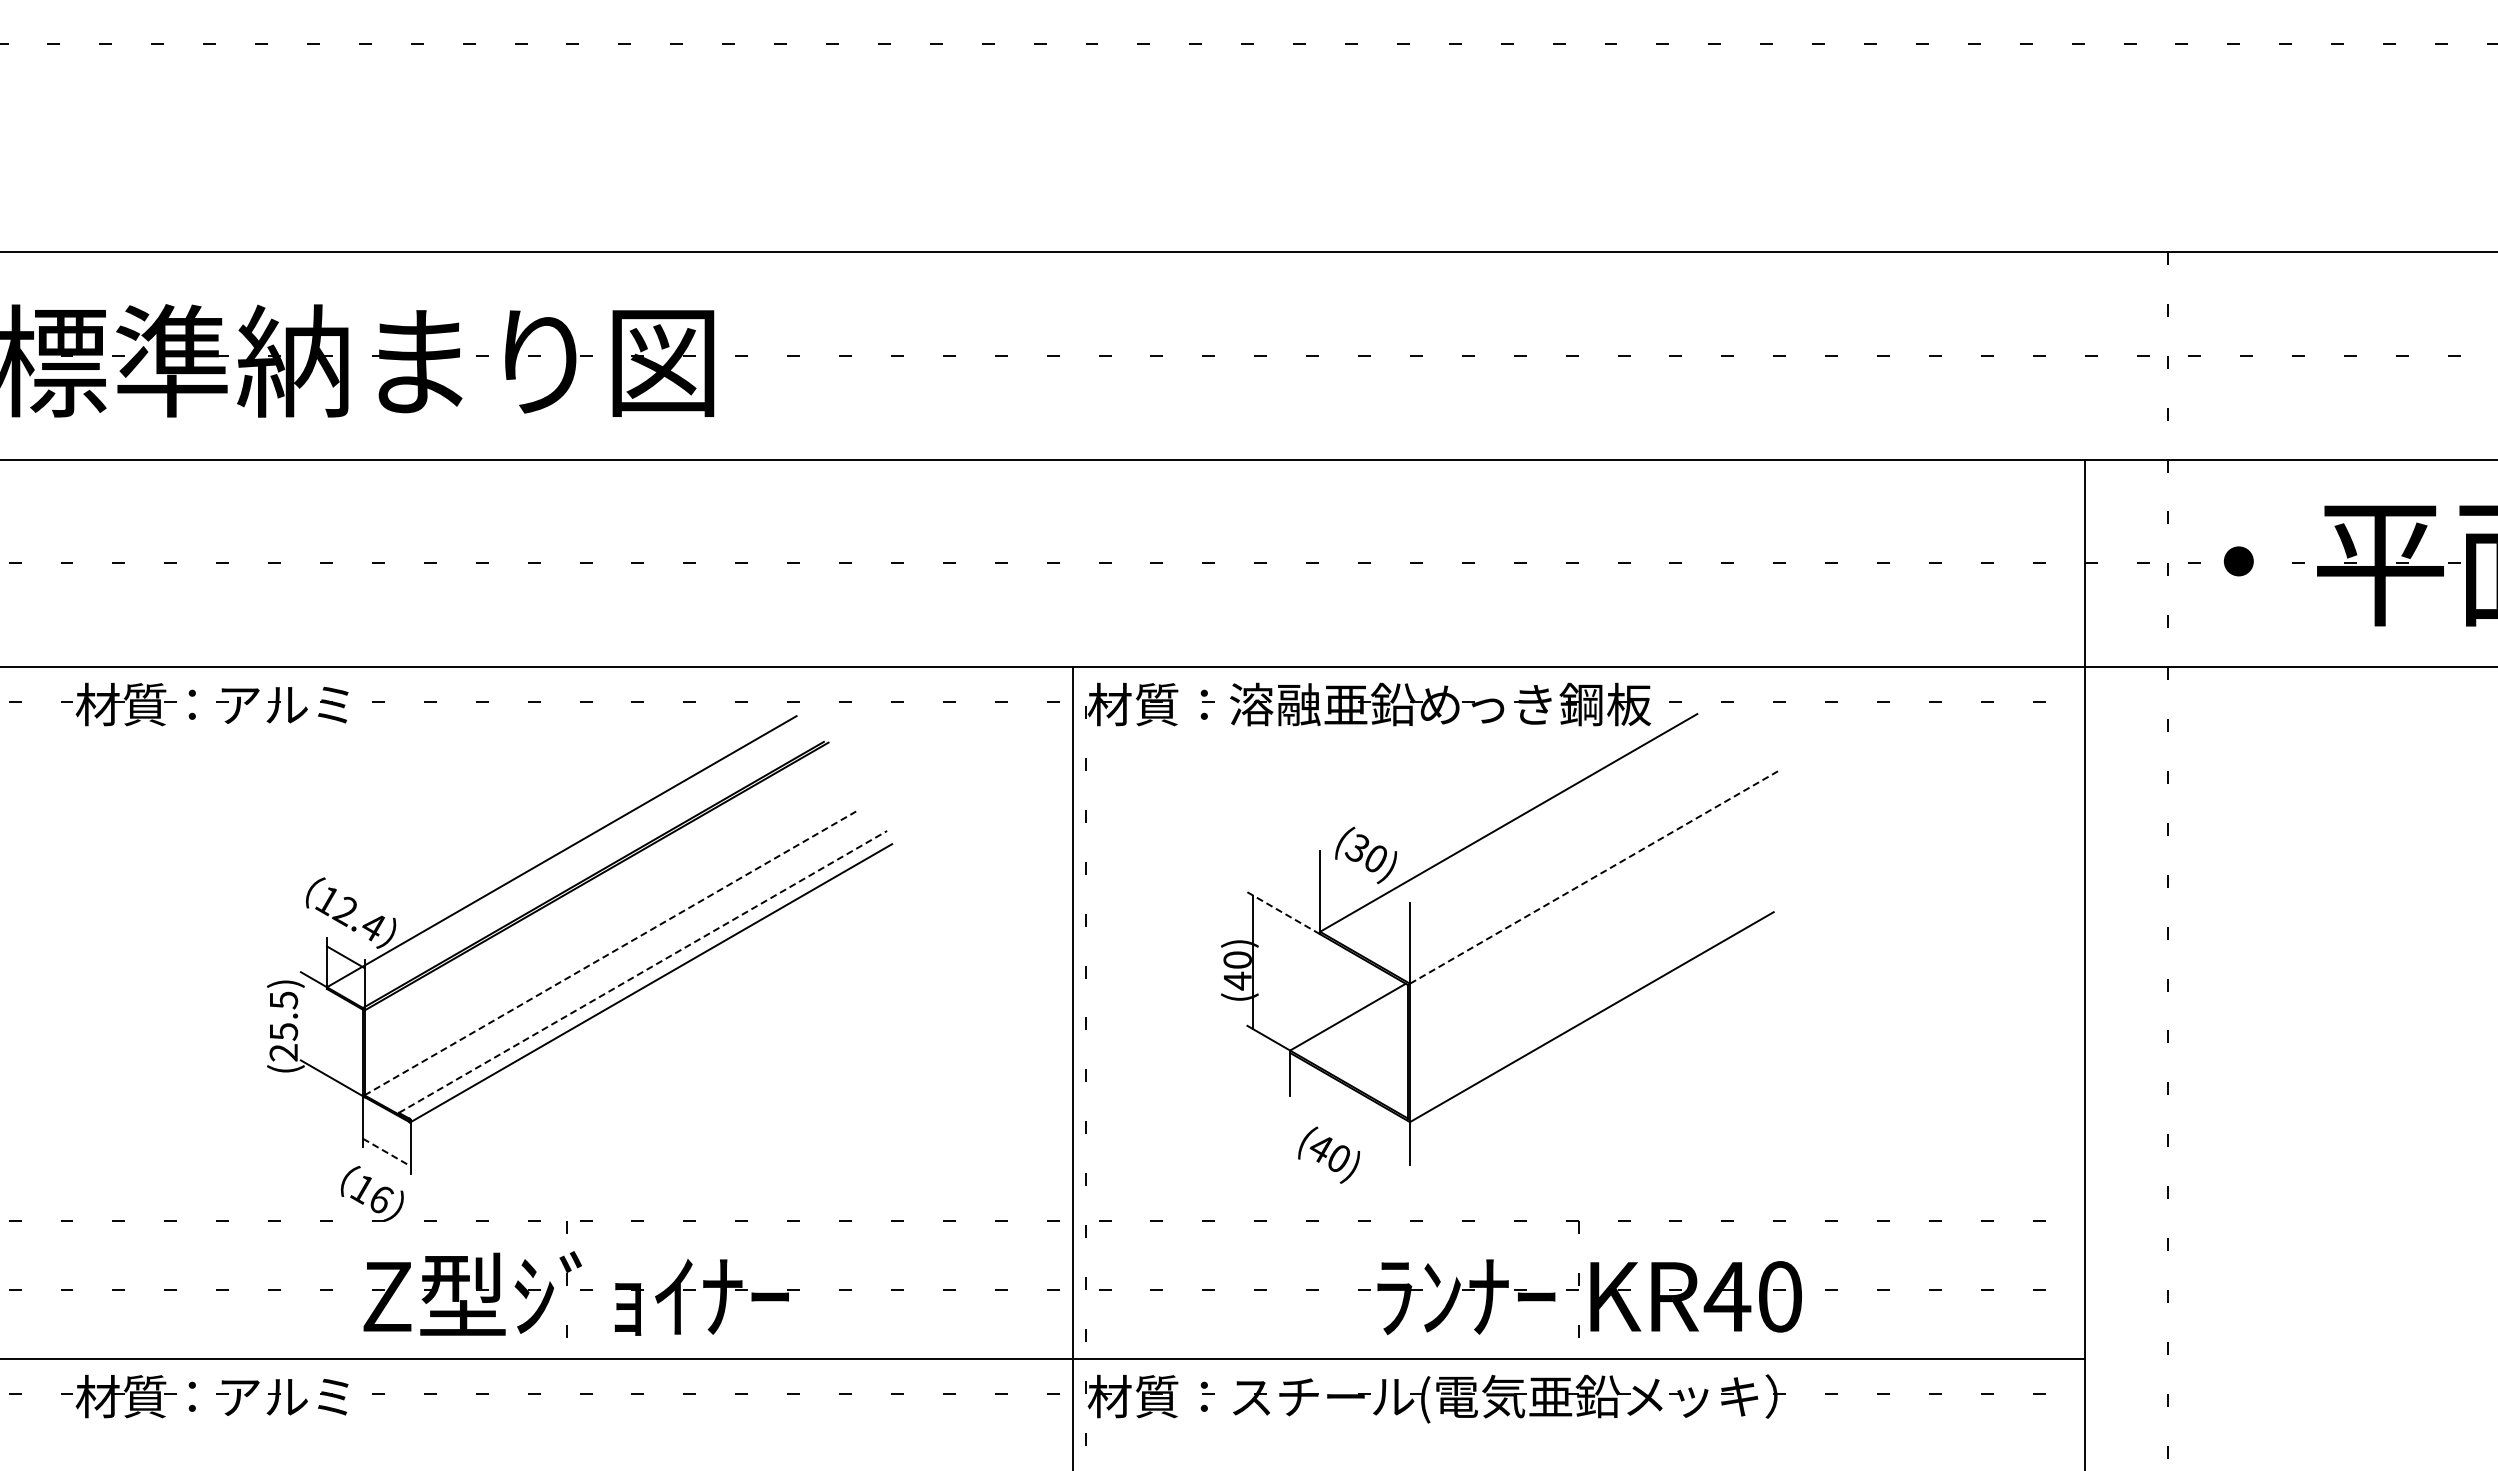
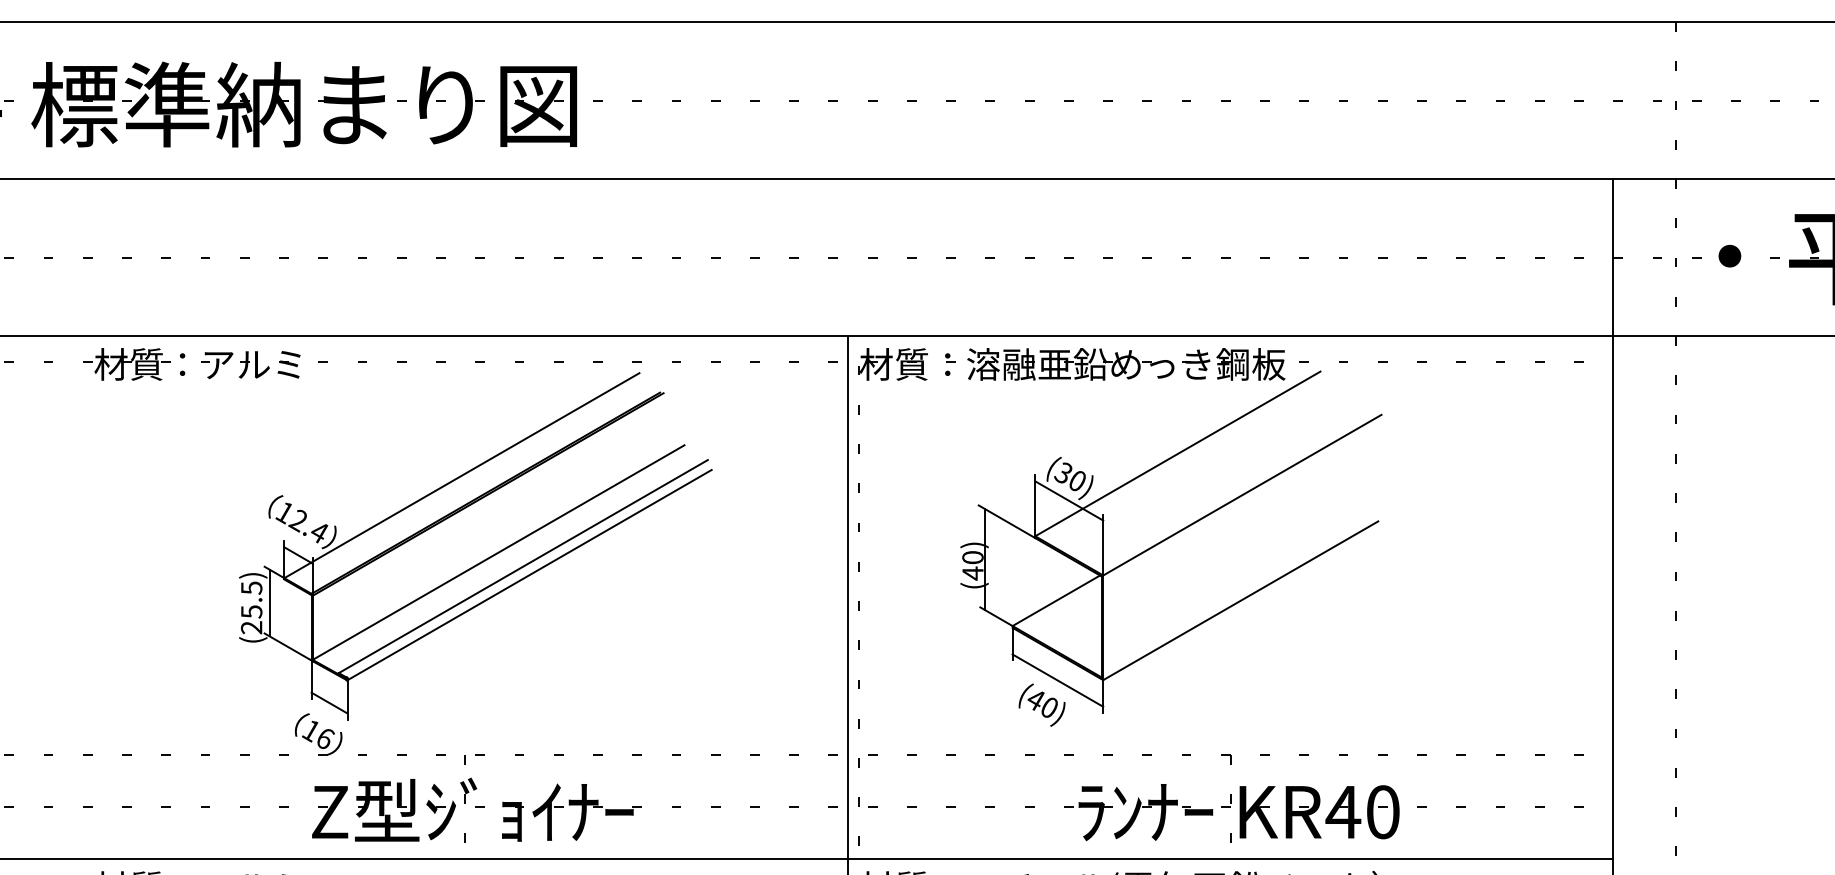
line: (1594, 877) -> (1242, 495), dashed -> solid
line: (1365, 885) -> (1069, 501), added
line: (1282, 912) -> (1006, 521), dashed -> solid
line: (610, 953) -> (498, 552), dashed -> solid
line: (643, 971) -> (523, 566), dashed -> solid
line: (307, 1020) -> (269, 603), added
line: (1350, 1122) -> (1058, 680), added
line: (386, 1152) -> (329, 703), dashed -> solid

